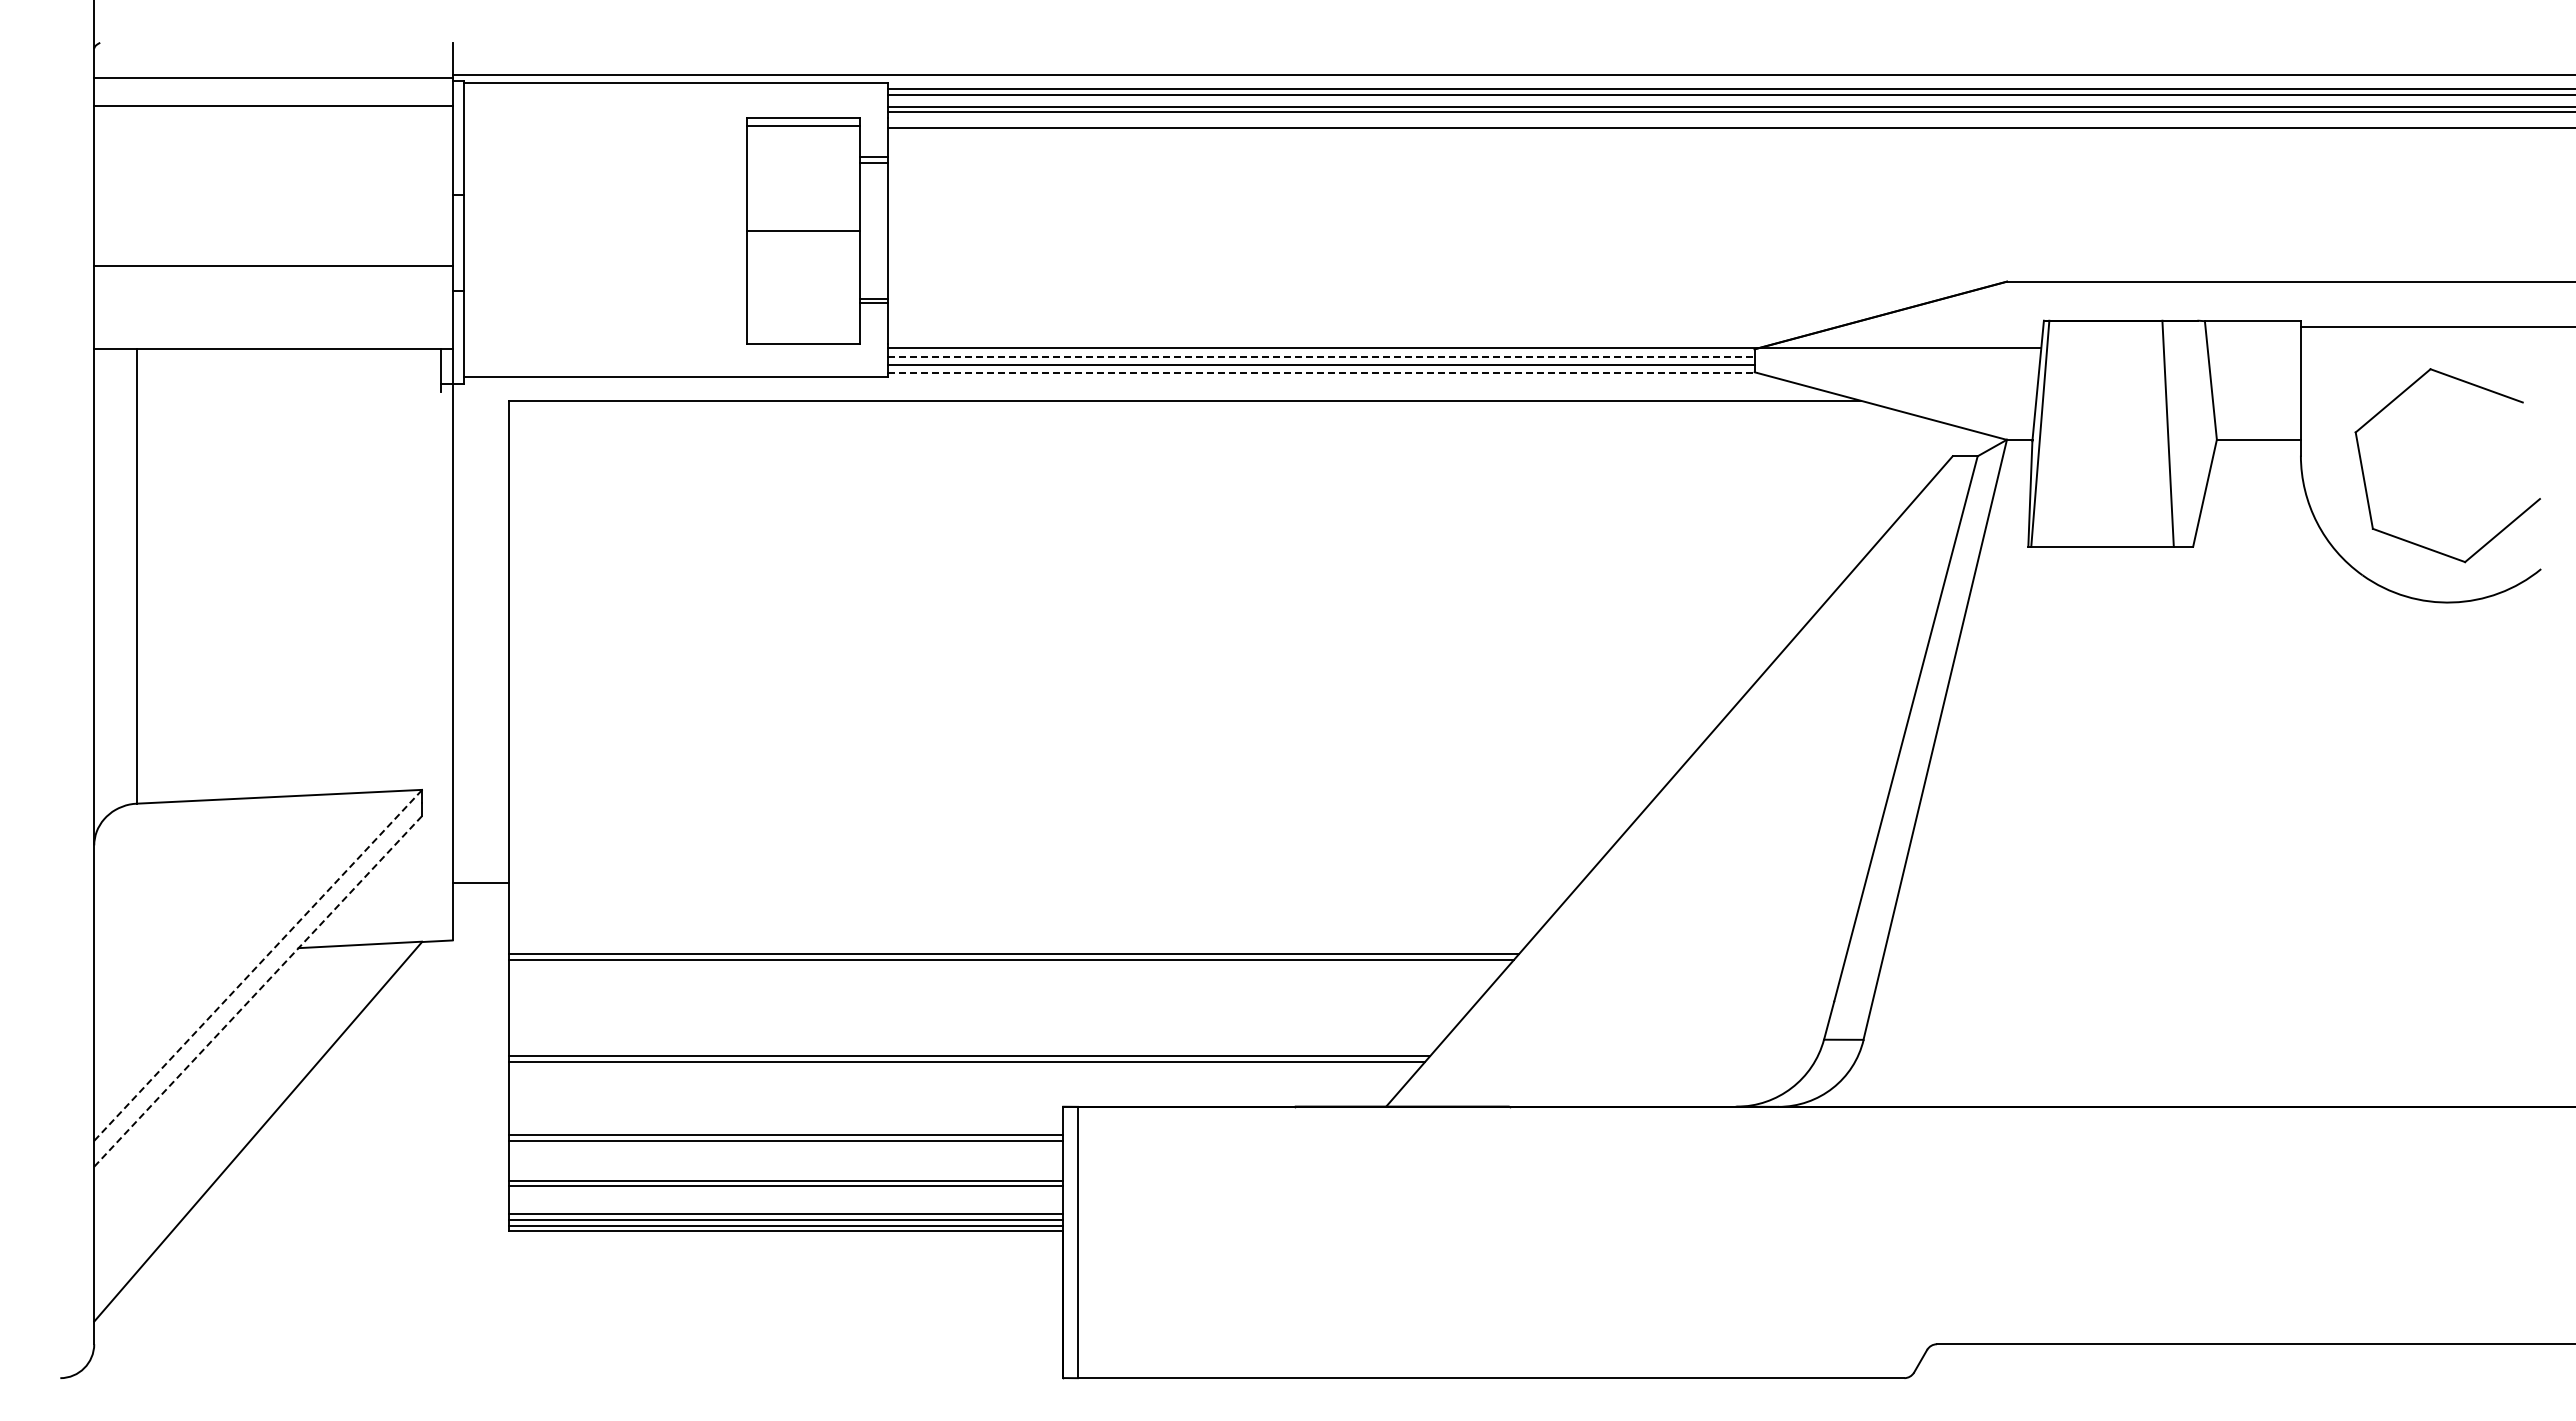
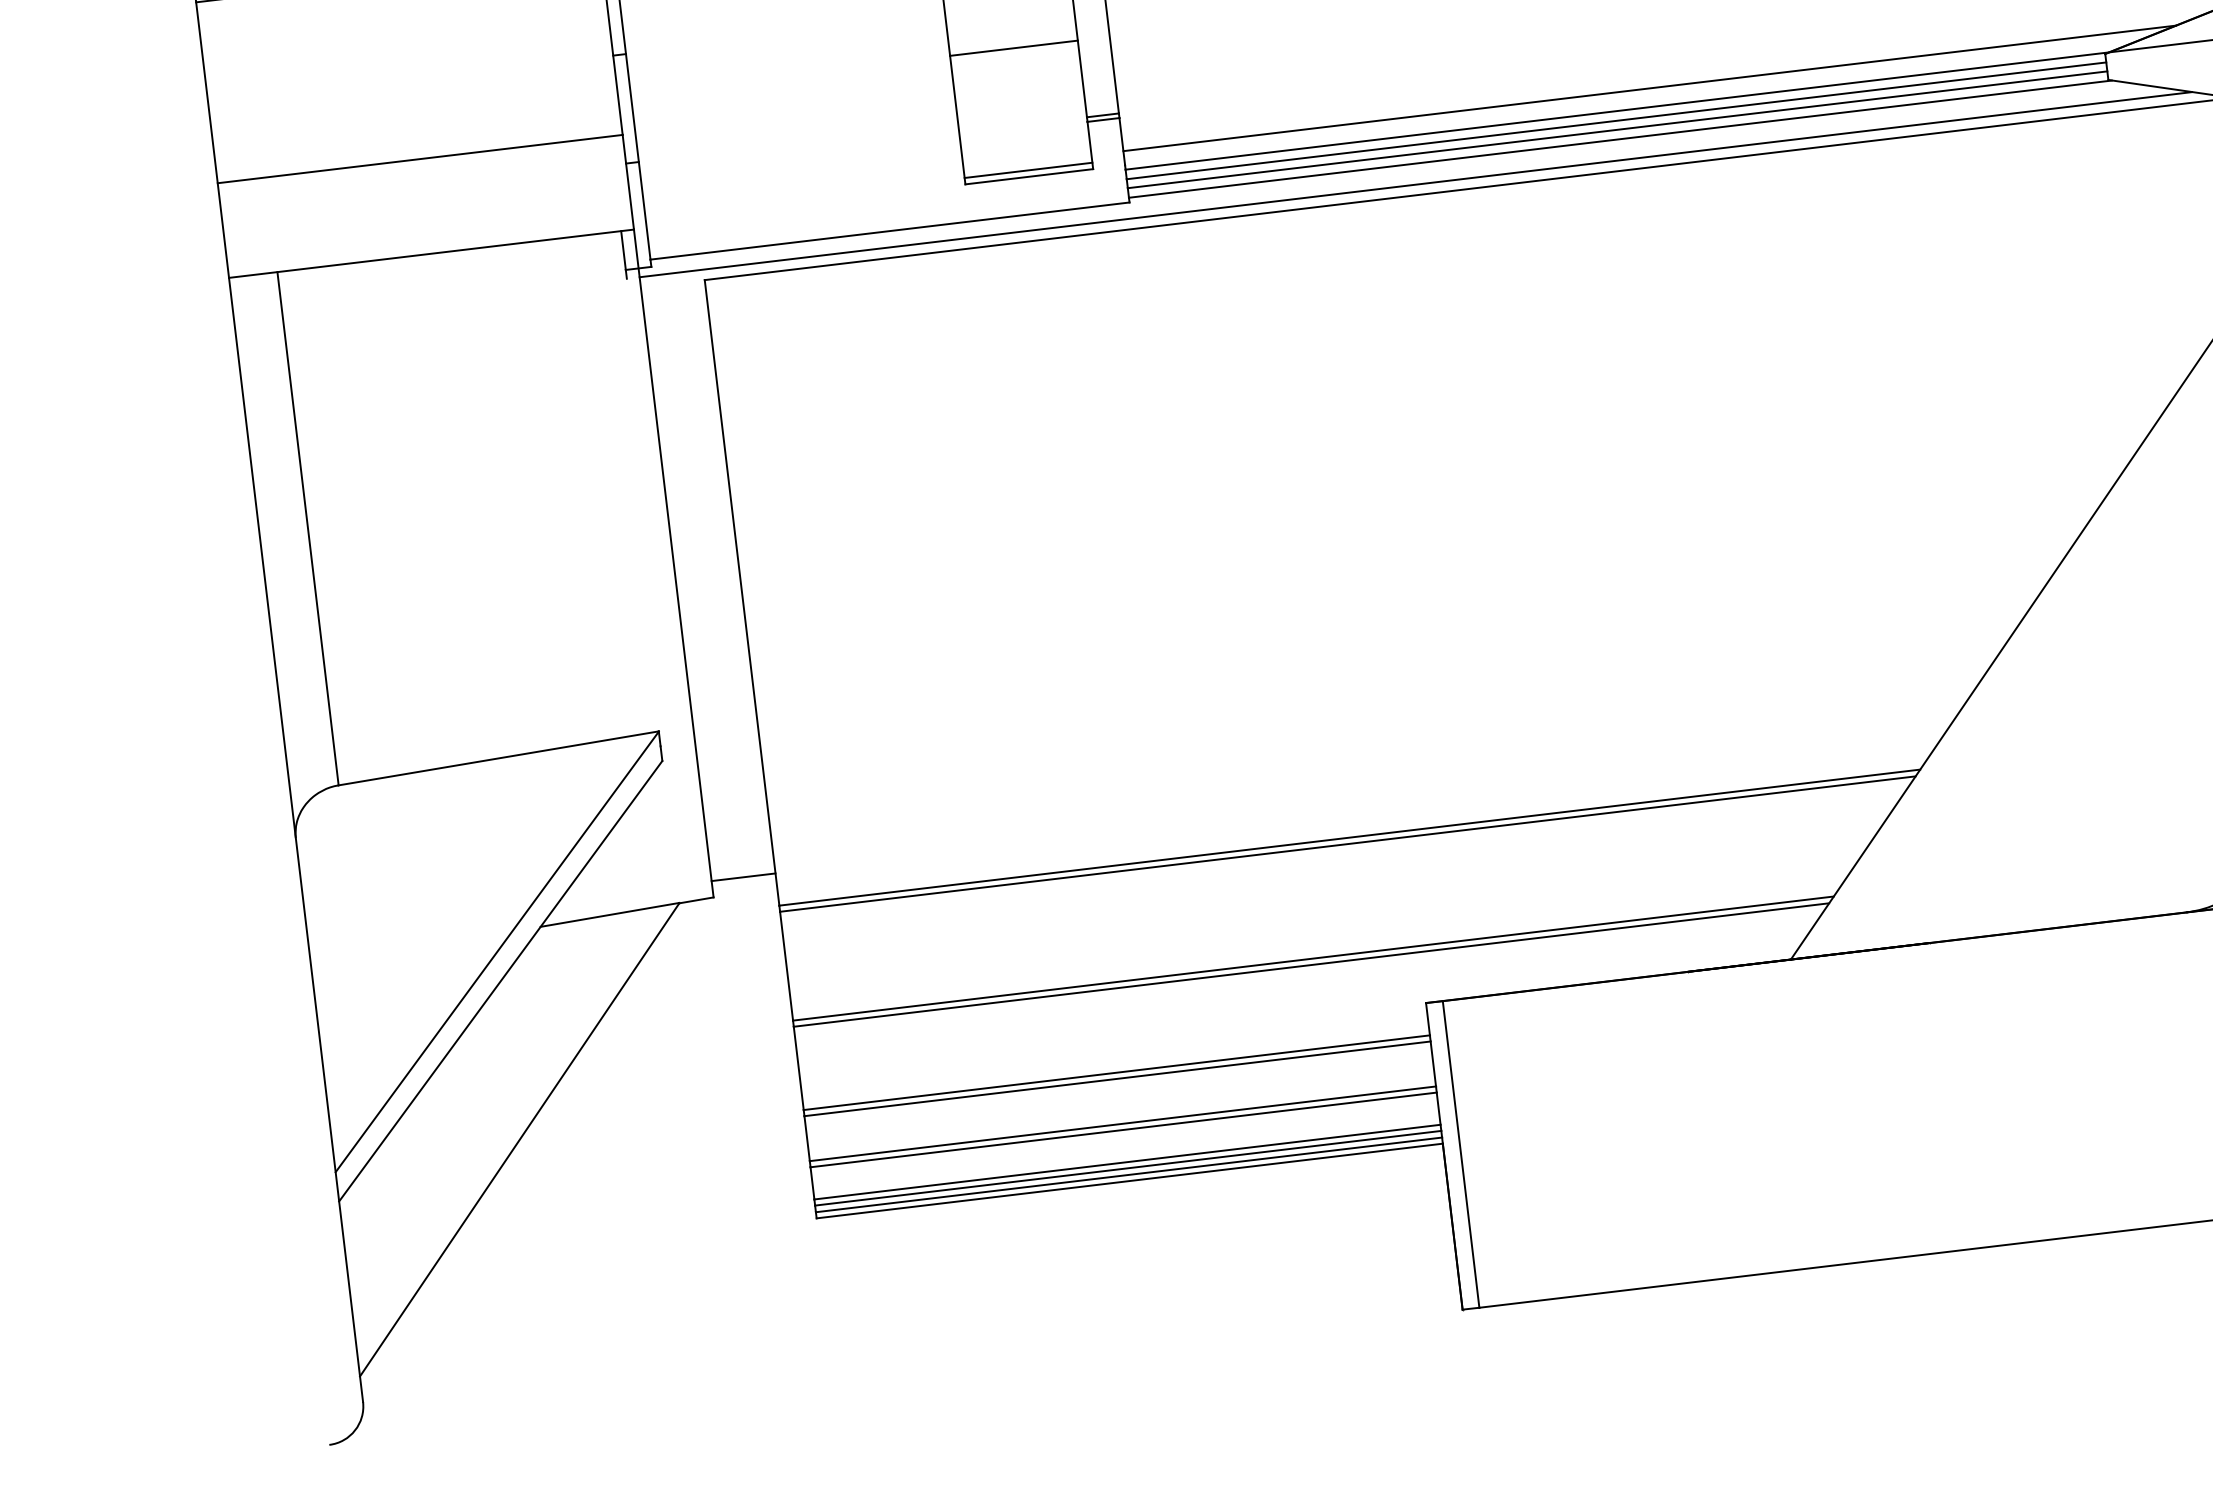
line: (1353, 331) -> (1649, 87), added
line: (802, 338) -> (1027, 170), added
line: (1321, 356) -> (1616, 120), dashed -> solid
line: (1322, 373) -> (1620, 139), dashed -> solid
line: (1139, 391) -> (1415, 184), added
line: (480, 882) -> (743, 876), moved
line: (257, 965) -> (496, 952), dashed -> solid
line: (258, 991) -> (501, 981), dashed -> solid

